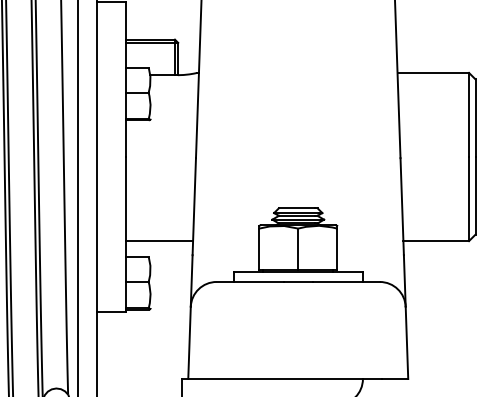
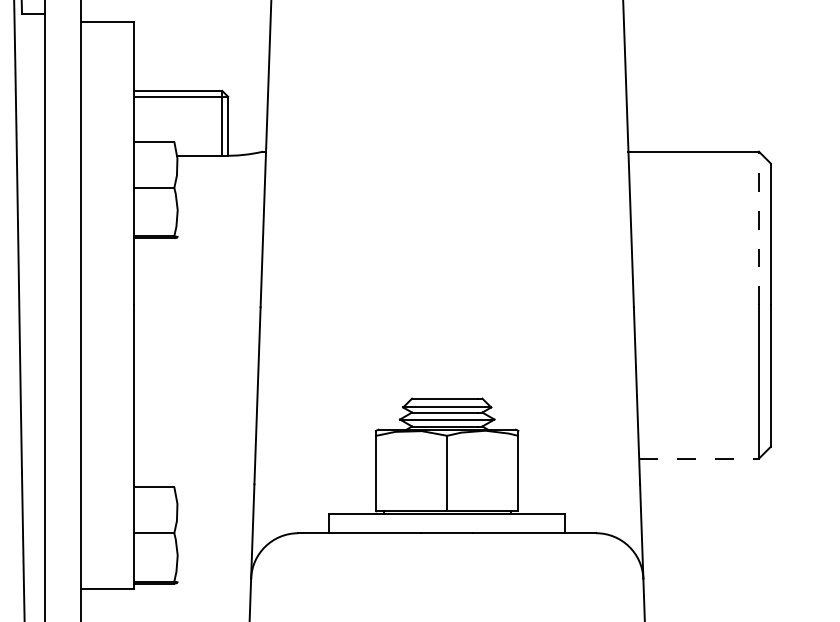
line: (469, 114) -> (759, 227), solid -> dashed
line: (159, 241) -> (194, 459), removed
line: (436, 241) -> (699, 459), solid -> dashed

